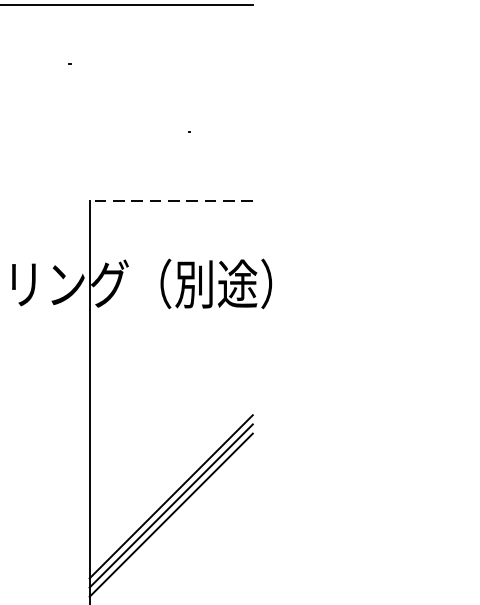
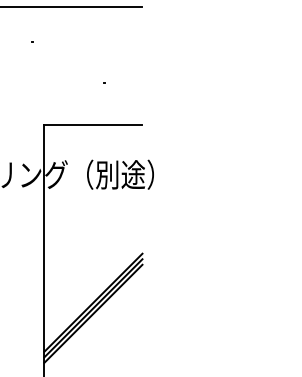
line: (169, 201) -> (92, 125), dashed -> solid

